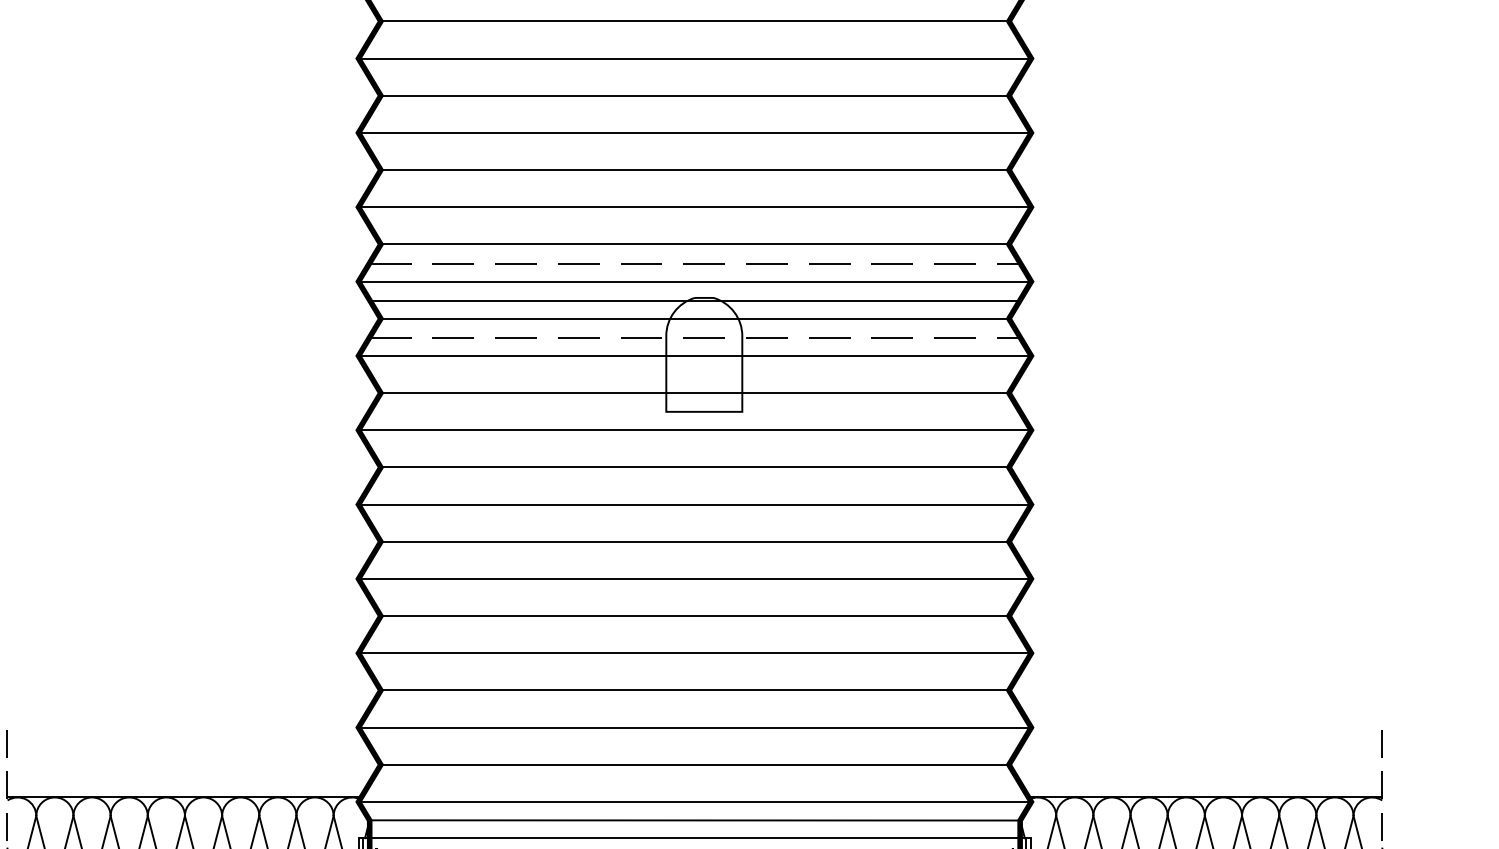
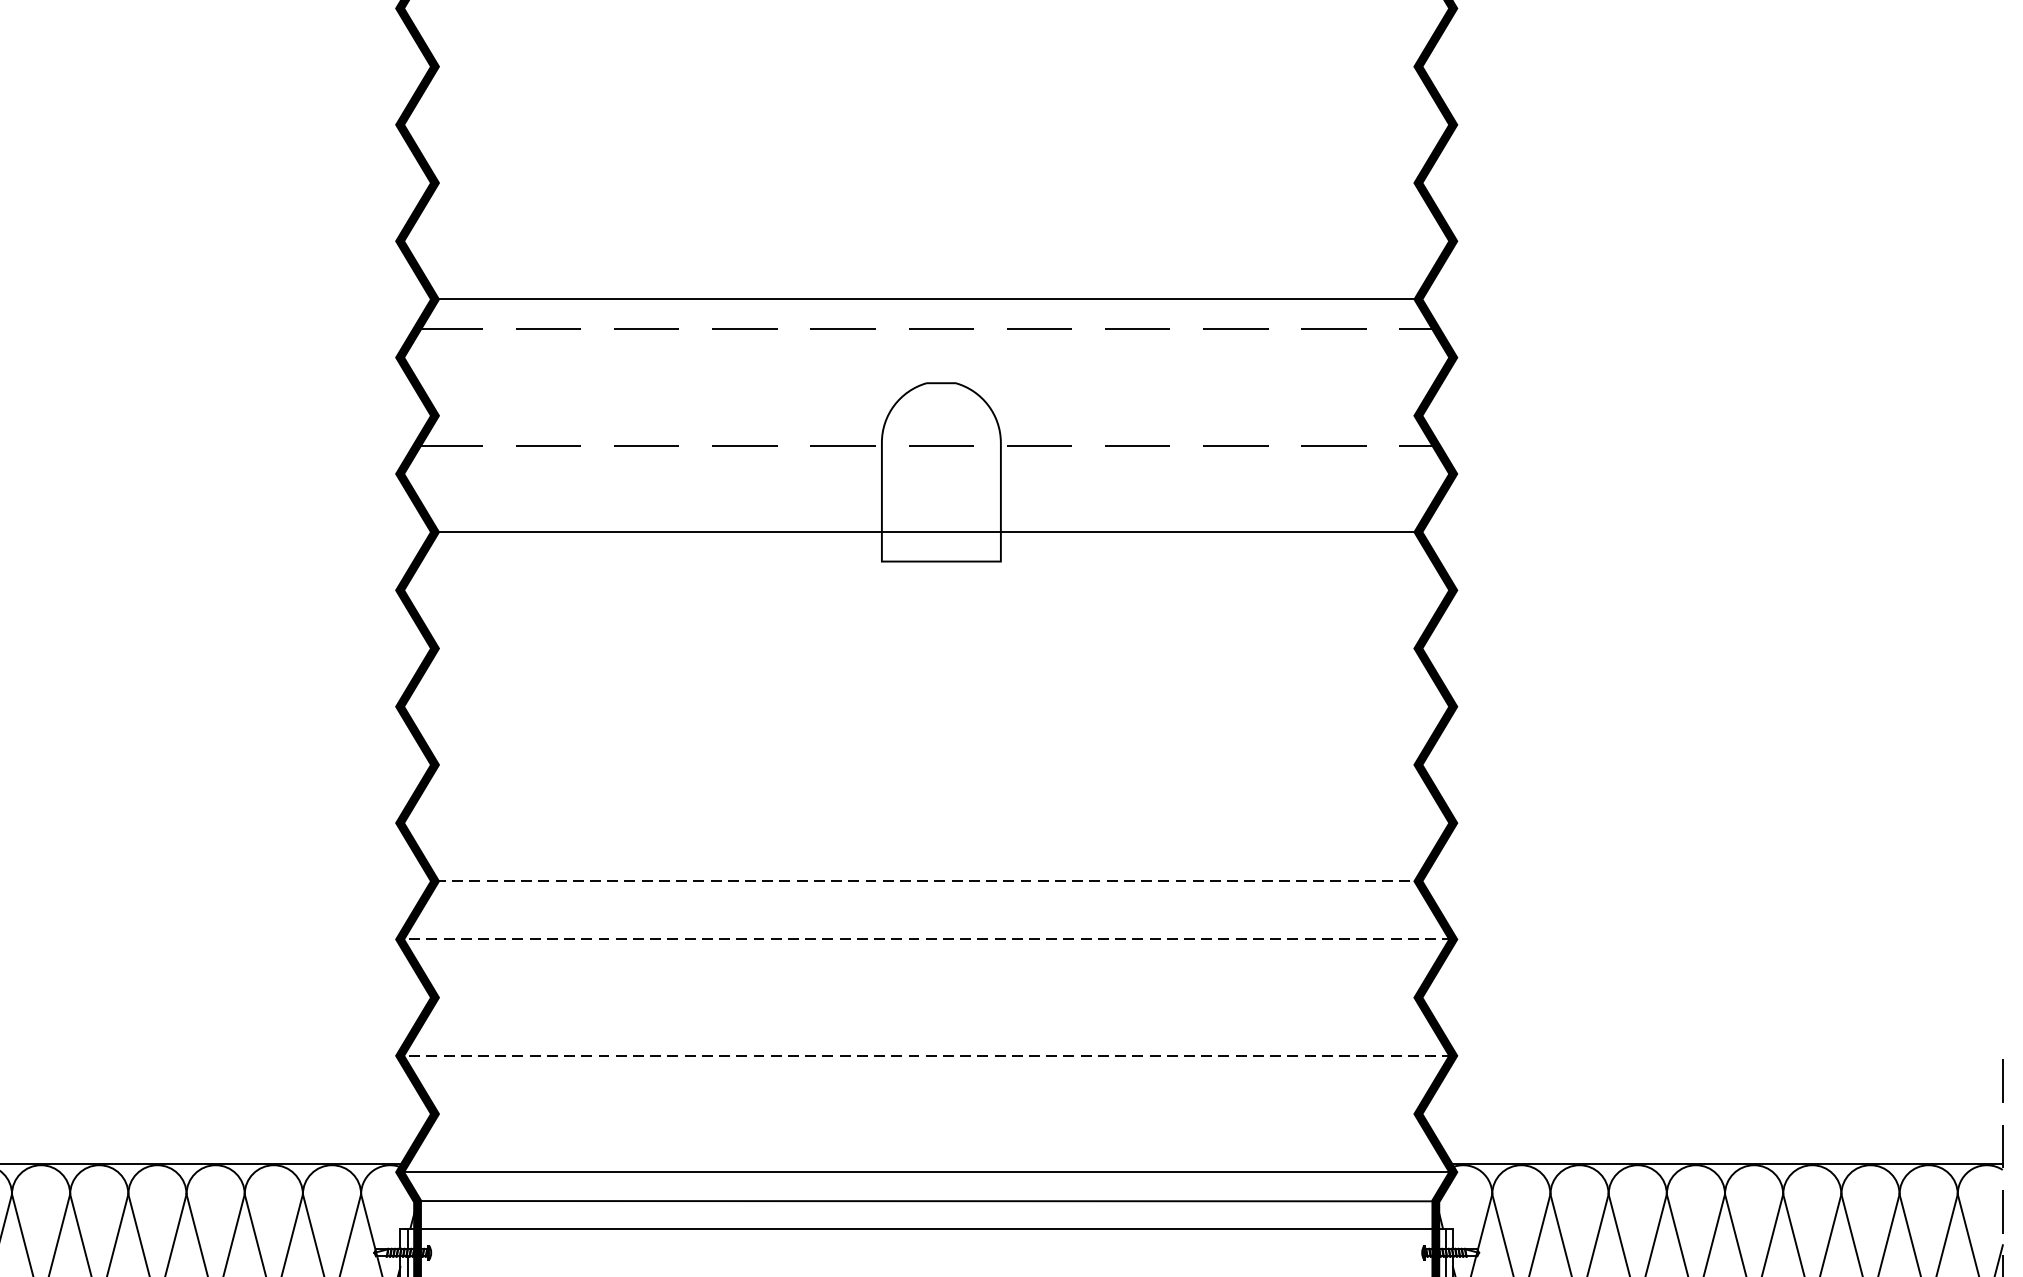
line: (694, 58) -> (926, 8), removed
line: (694, 95) -> (926, 66), removed
line: (694, 132) -> (926, 124), removed
line: (694, 170) -> (926, 183), removed
line: (694, 207) -> (926, 241), removed
line: (694, 281) -> (926, 357), removed
line: (694, 300) -> (926, 387), removed
line: (694, 318) -> (926, 415), removed
line: (694, 355) -> (926, 473), removed
line: (694, 430) -> (926, 590), removed
line: (694, 467) -> (926, 648), removed
line: (694, 504) -> (926, 706), removed
line: (694, 541) -> (926, 764), removed
line: (694, 578) -> (926, 822), removed
line: (695, 616) -> (927, 881), solid -> dashed
line: (694, 653) -> (926, 939), solid -> dashed
line: (694, 690) -> (926, 997), removed
line: (694, 727) -> (926, 1055), solid -> dashed
line: (694, 764) -> (926, 1113), removed

